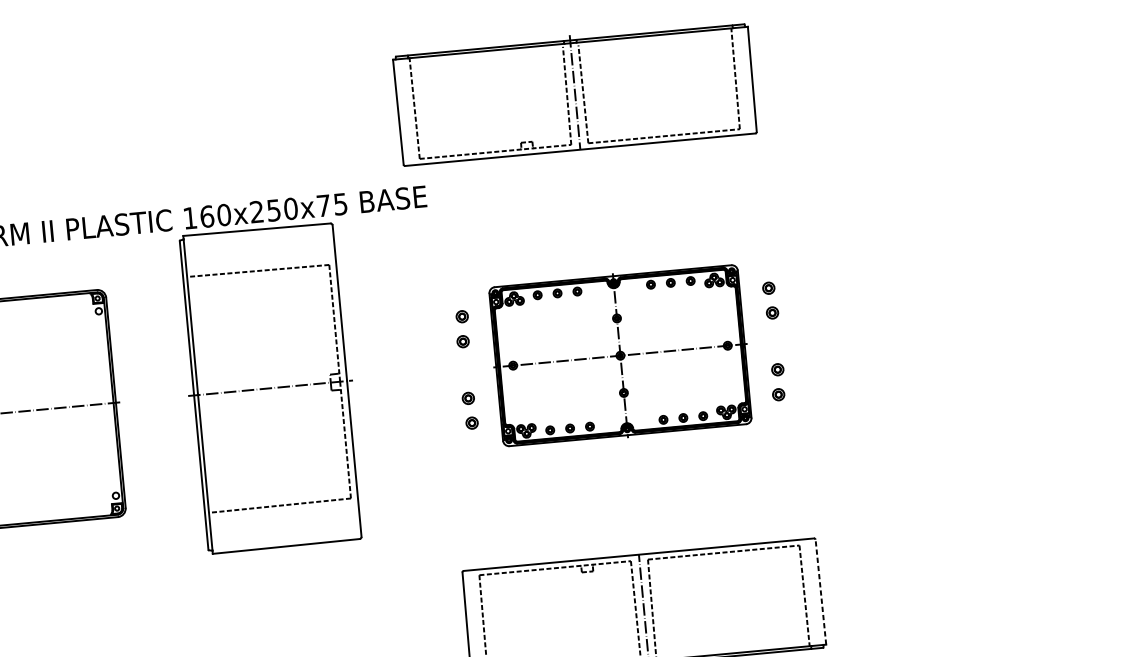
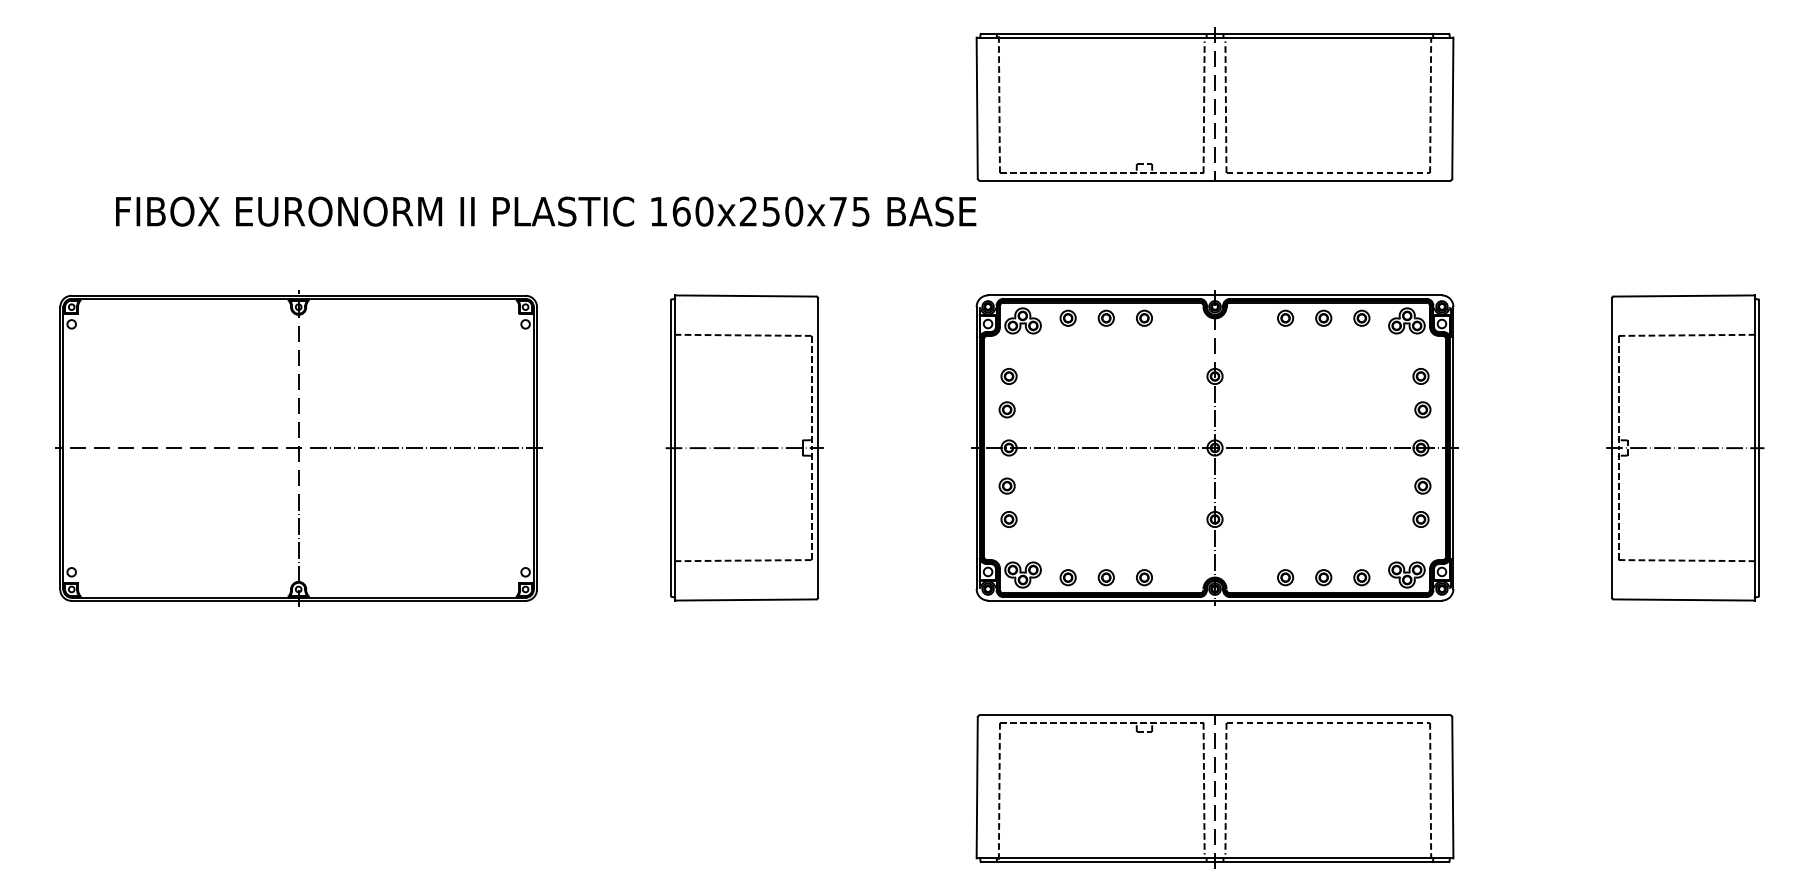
part: (574, 93) -> (1214, 104), moved
part: (970, 322) -> (1685, 447), added
part: (620, 355) -> (1214, 447), size x1.43
part: (270, 387) -> (744, 447), size x0.71
line: (820, 591) -> (1452, 787), dashed -> solid

